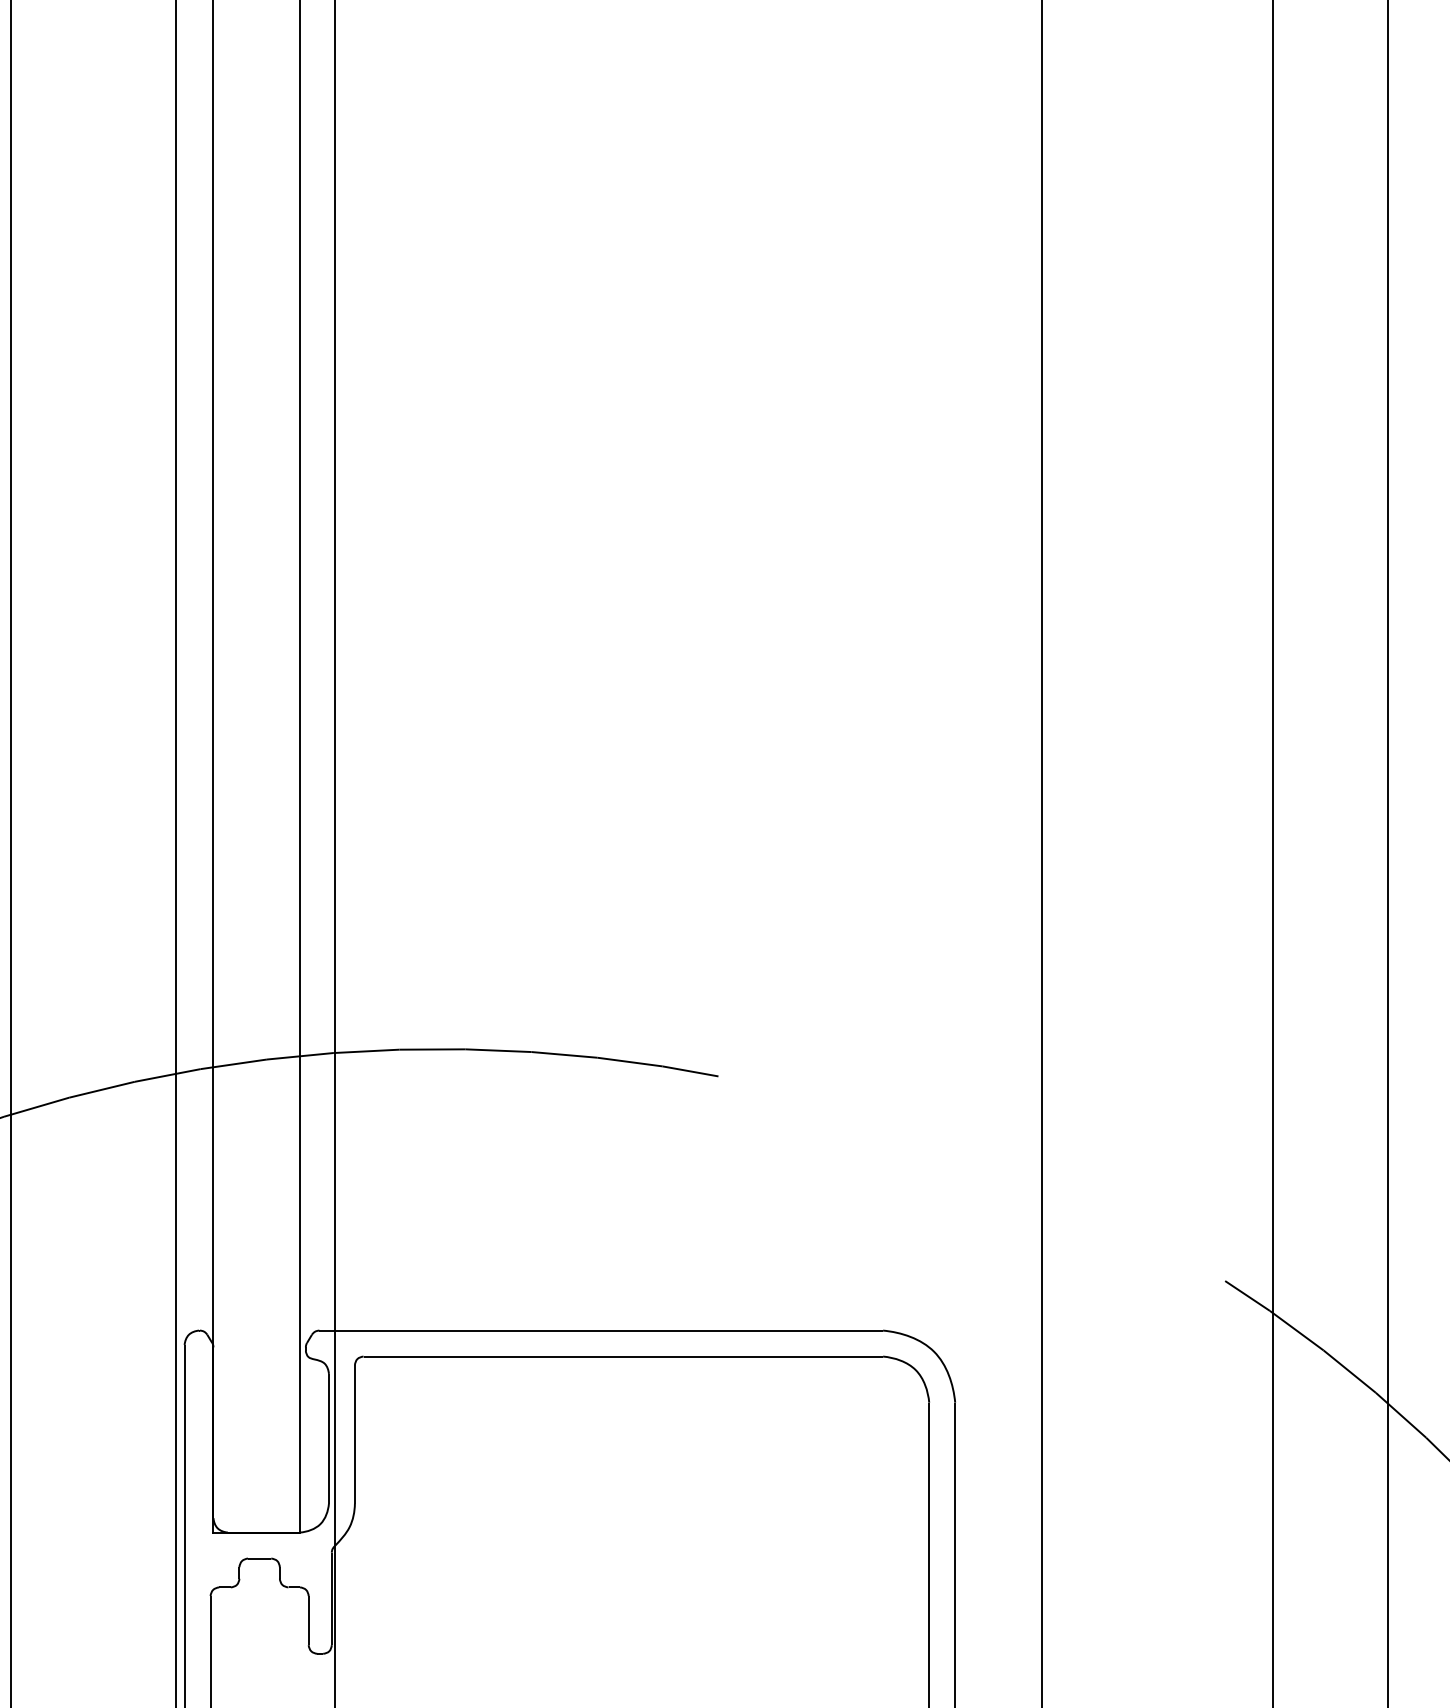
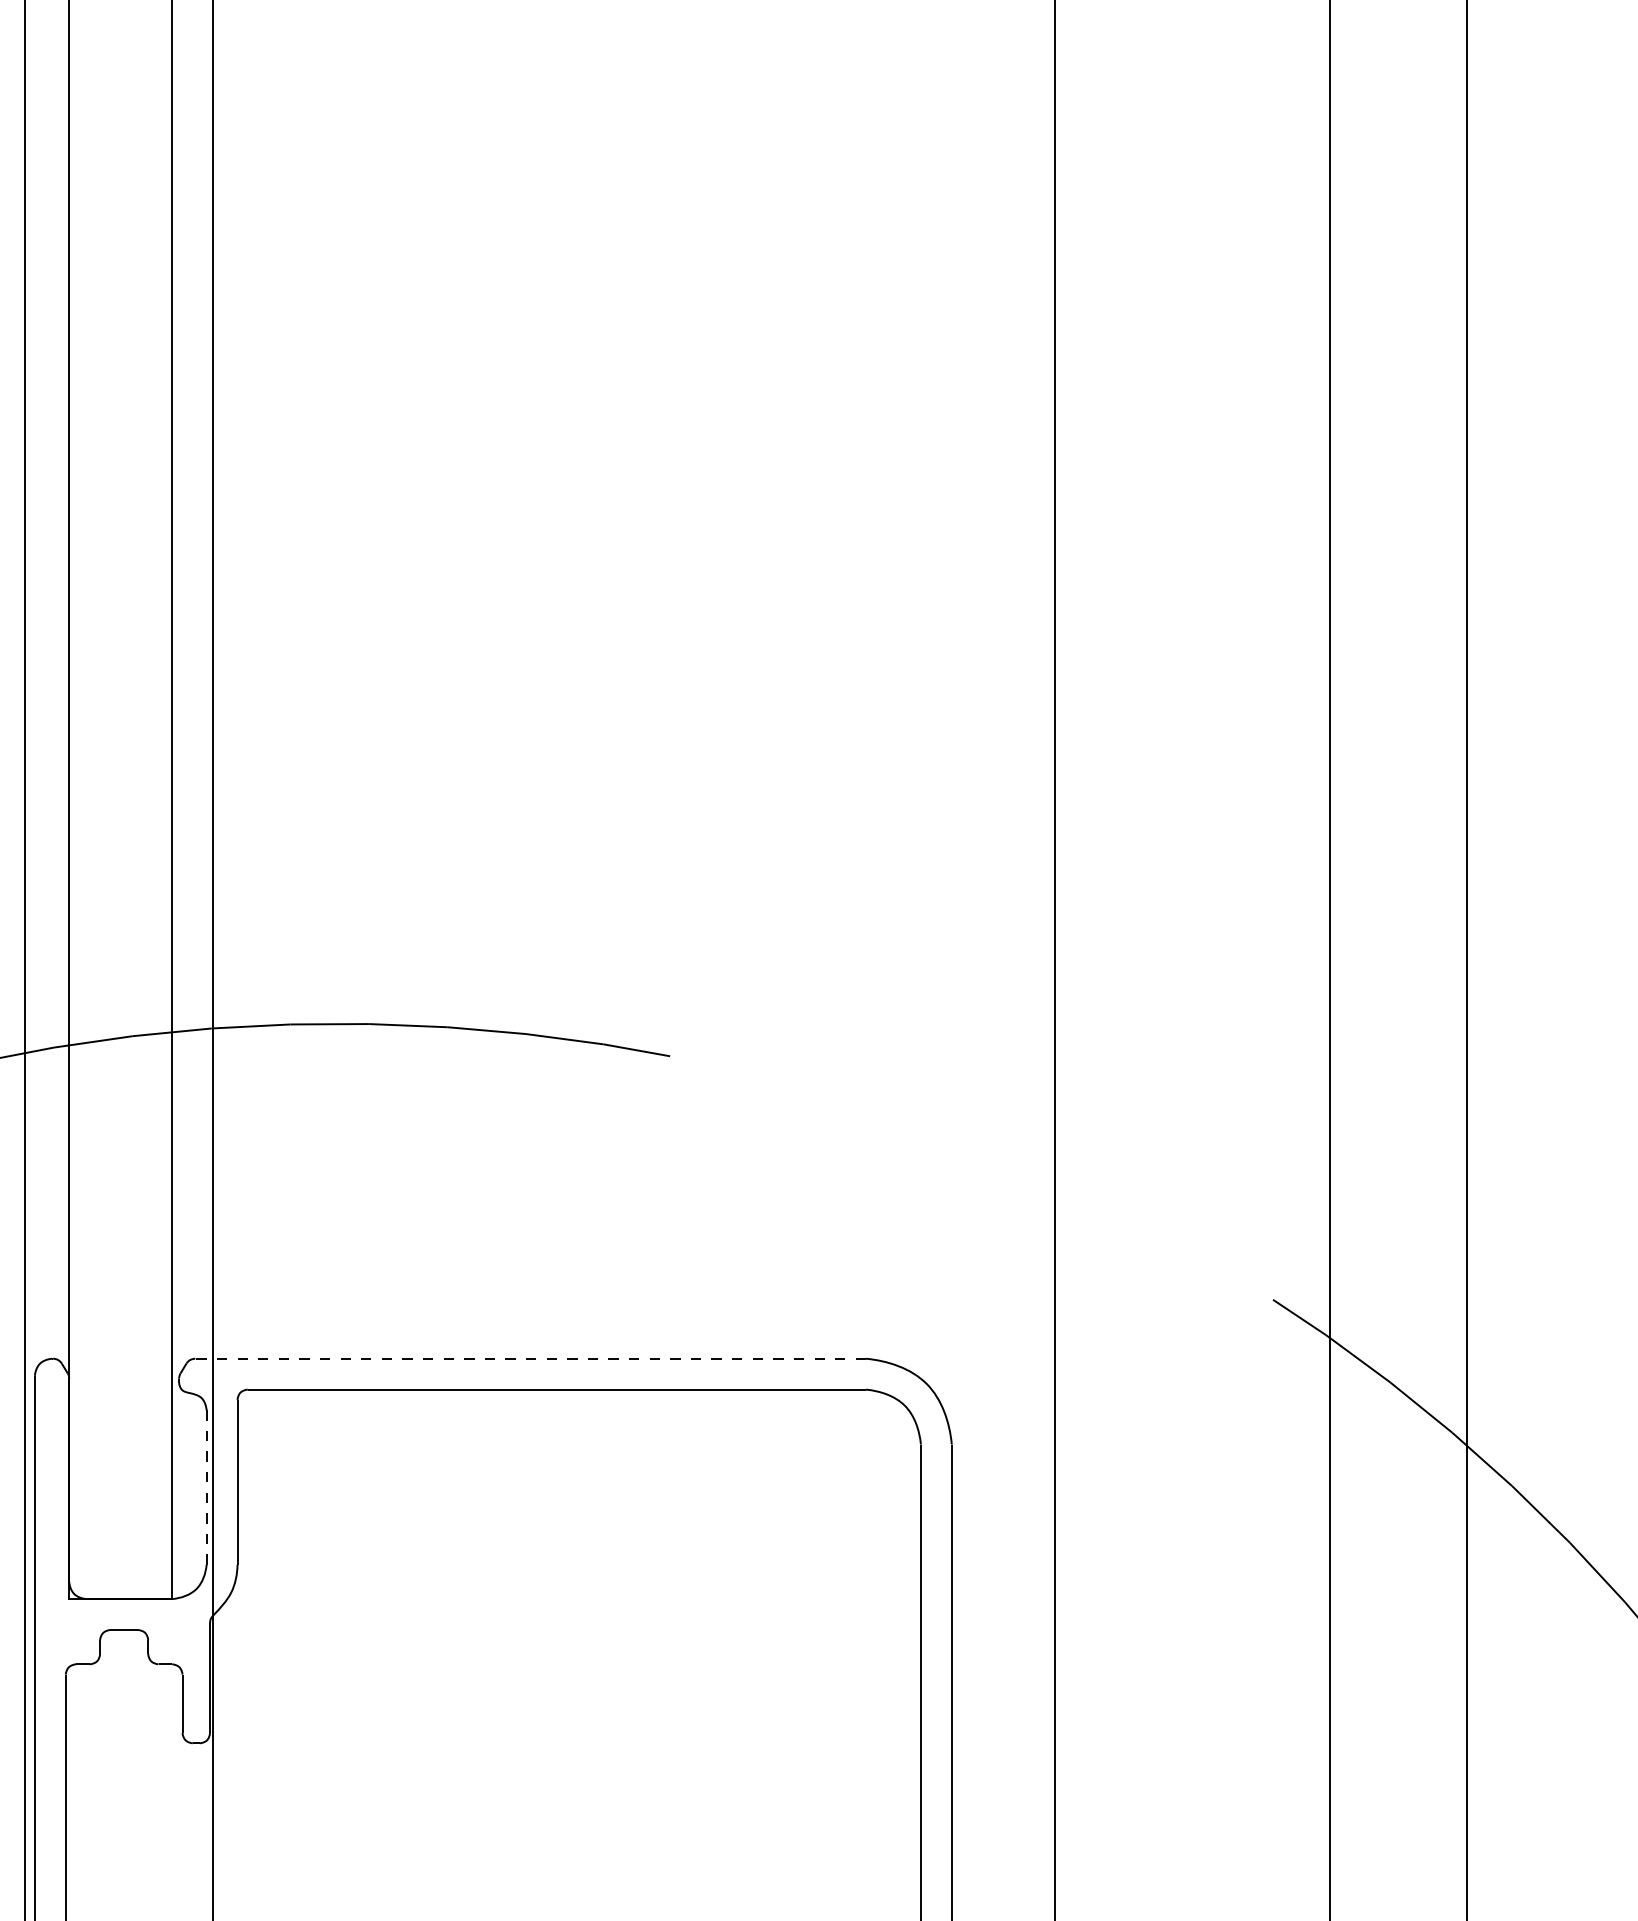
line: (601, 1330) -> (530, 1358), solid -> dashed
line: (328, 1438) -> (206, 1487), solid -> dashed

